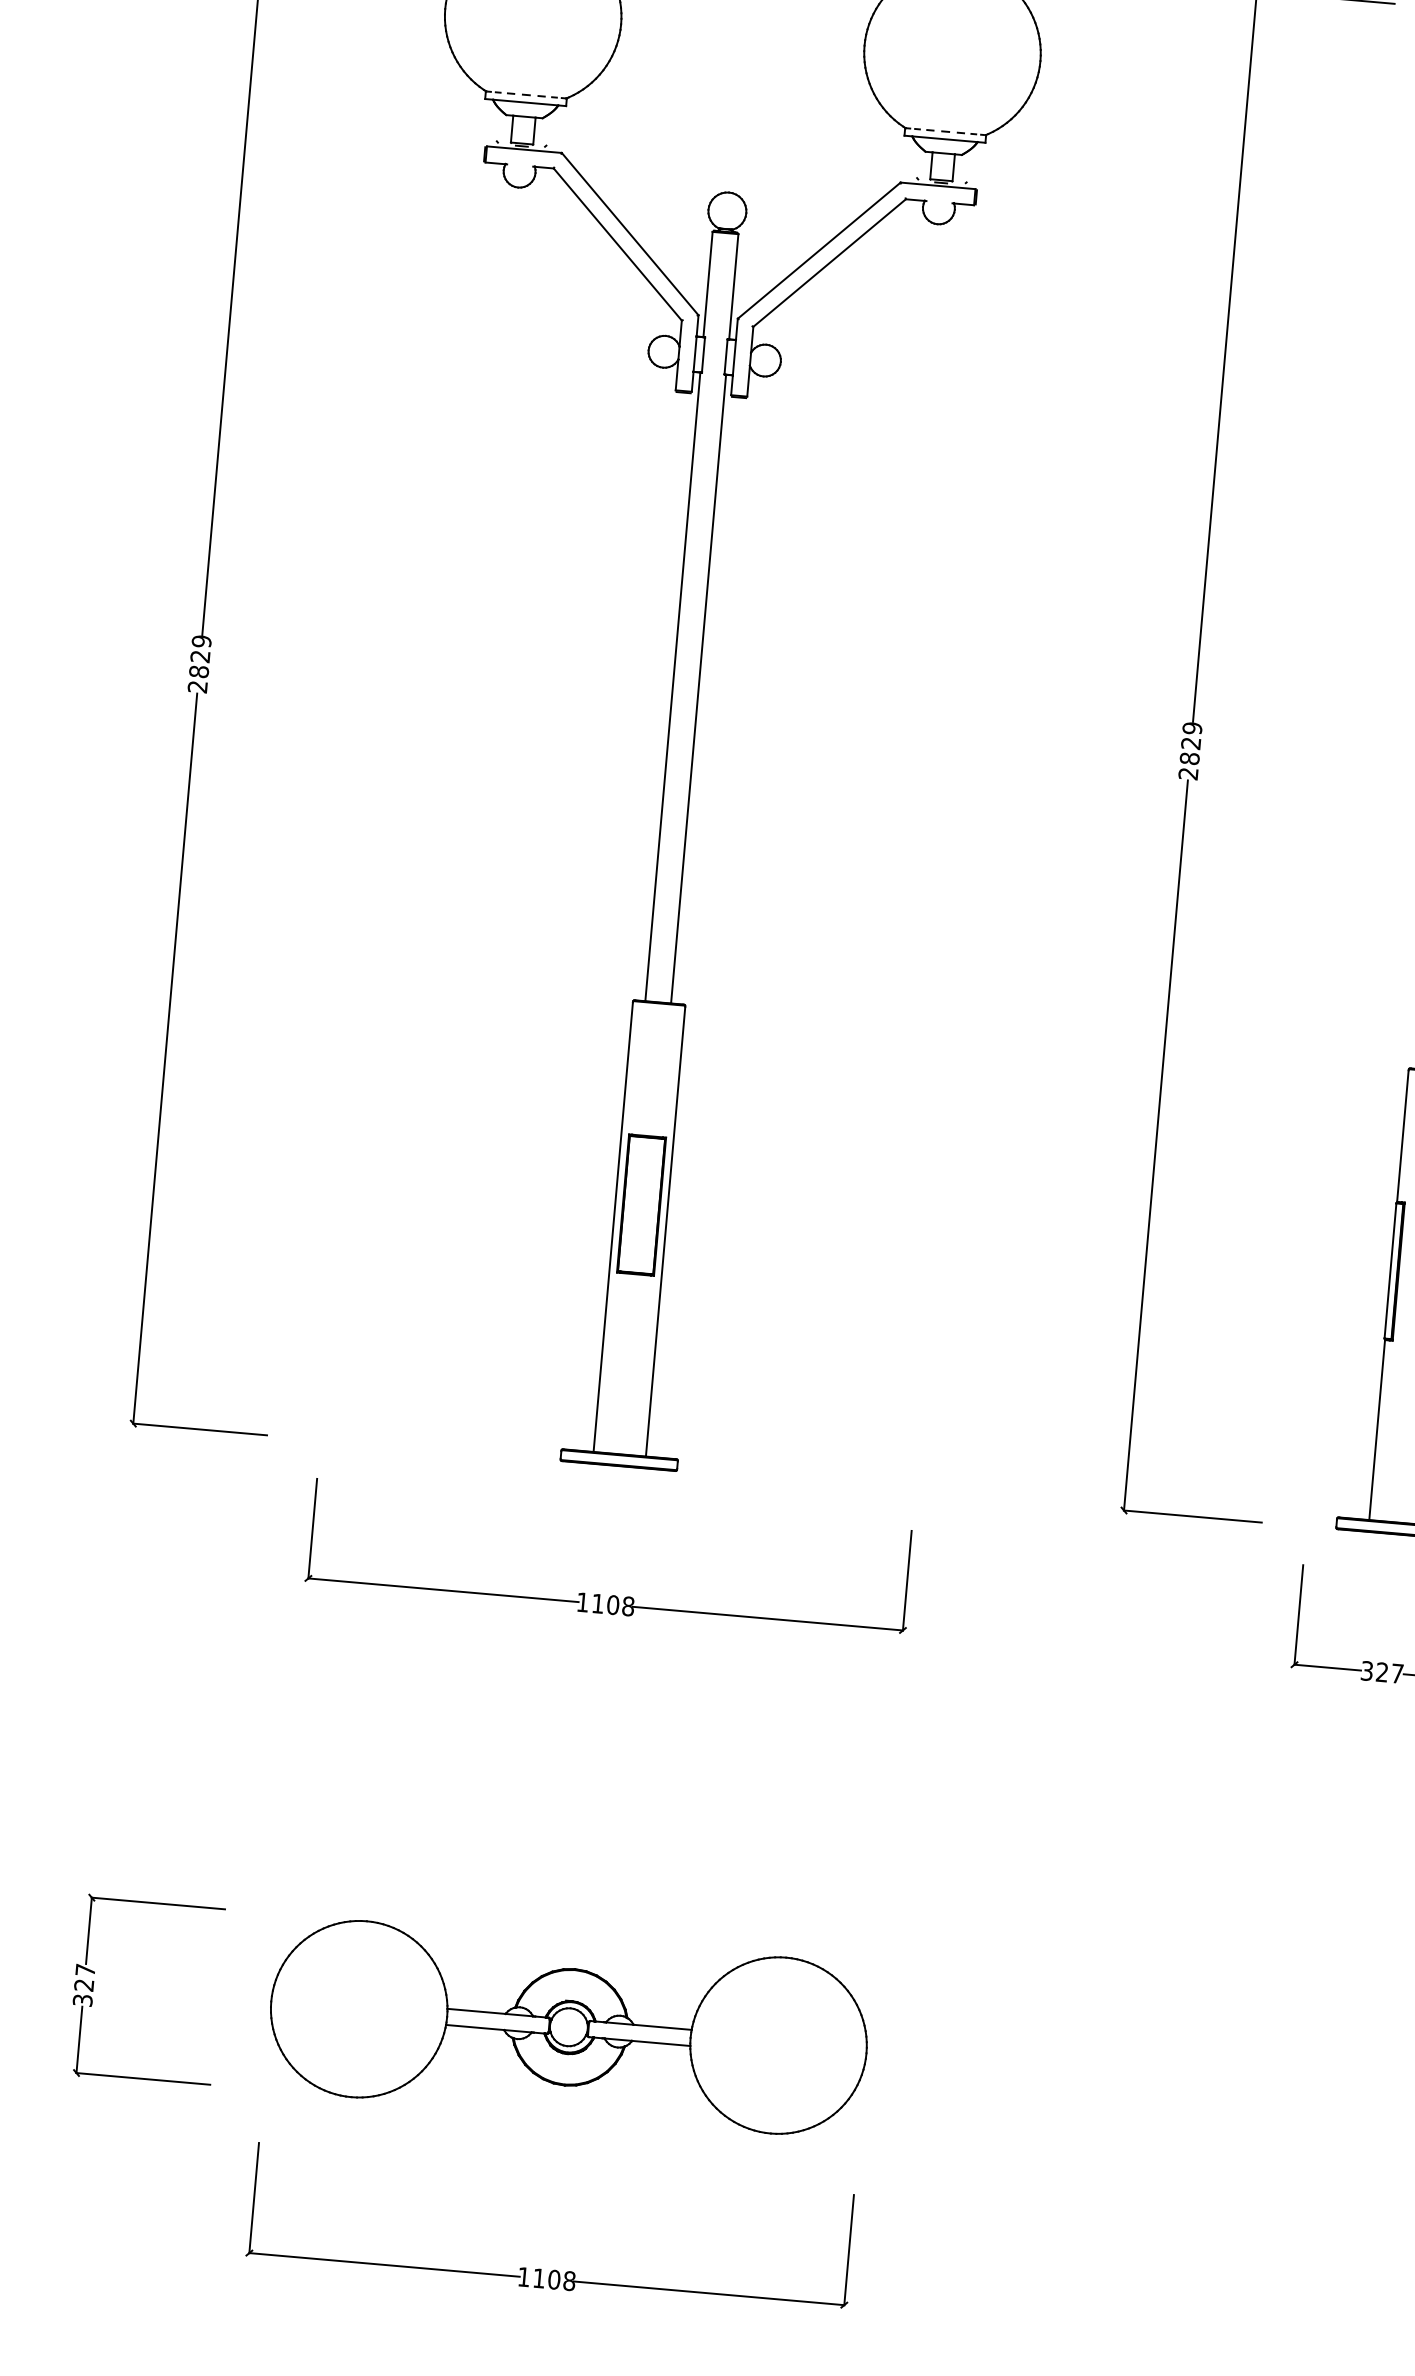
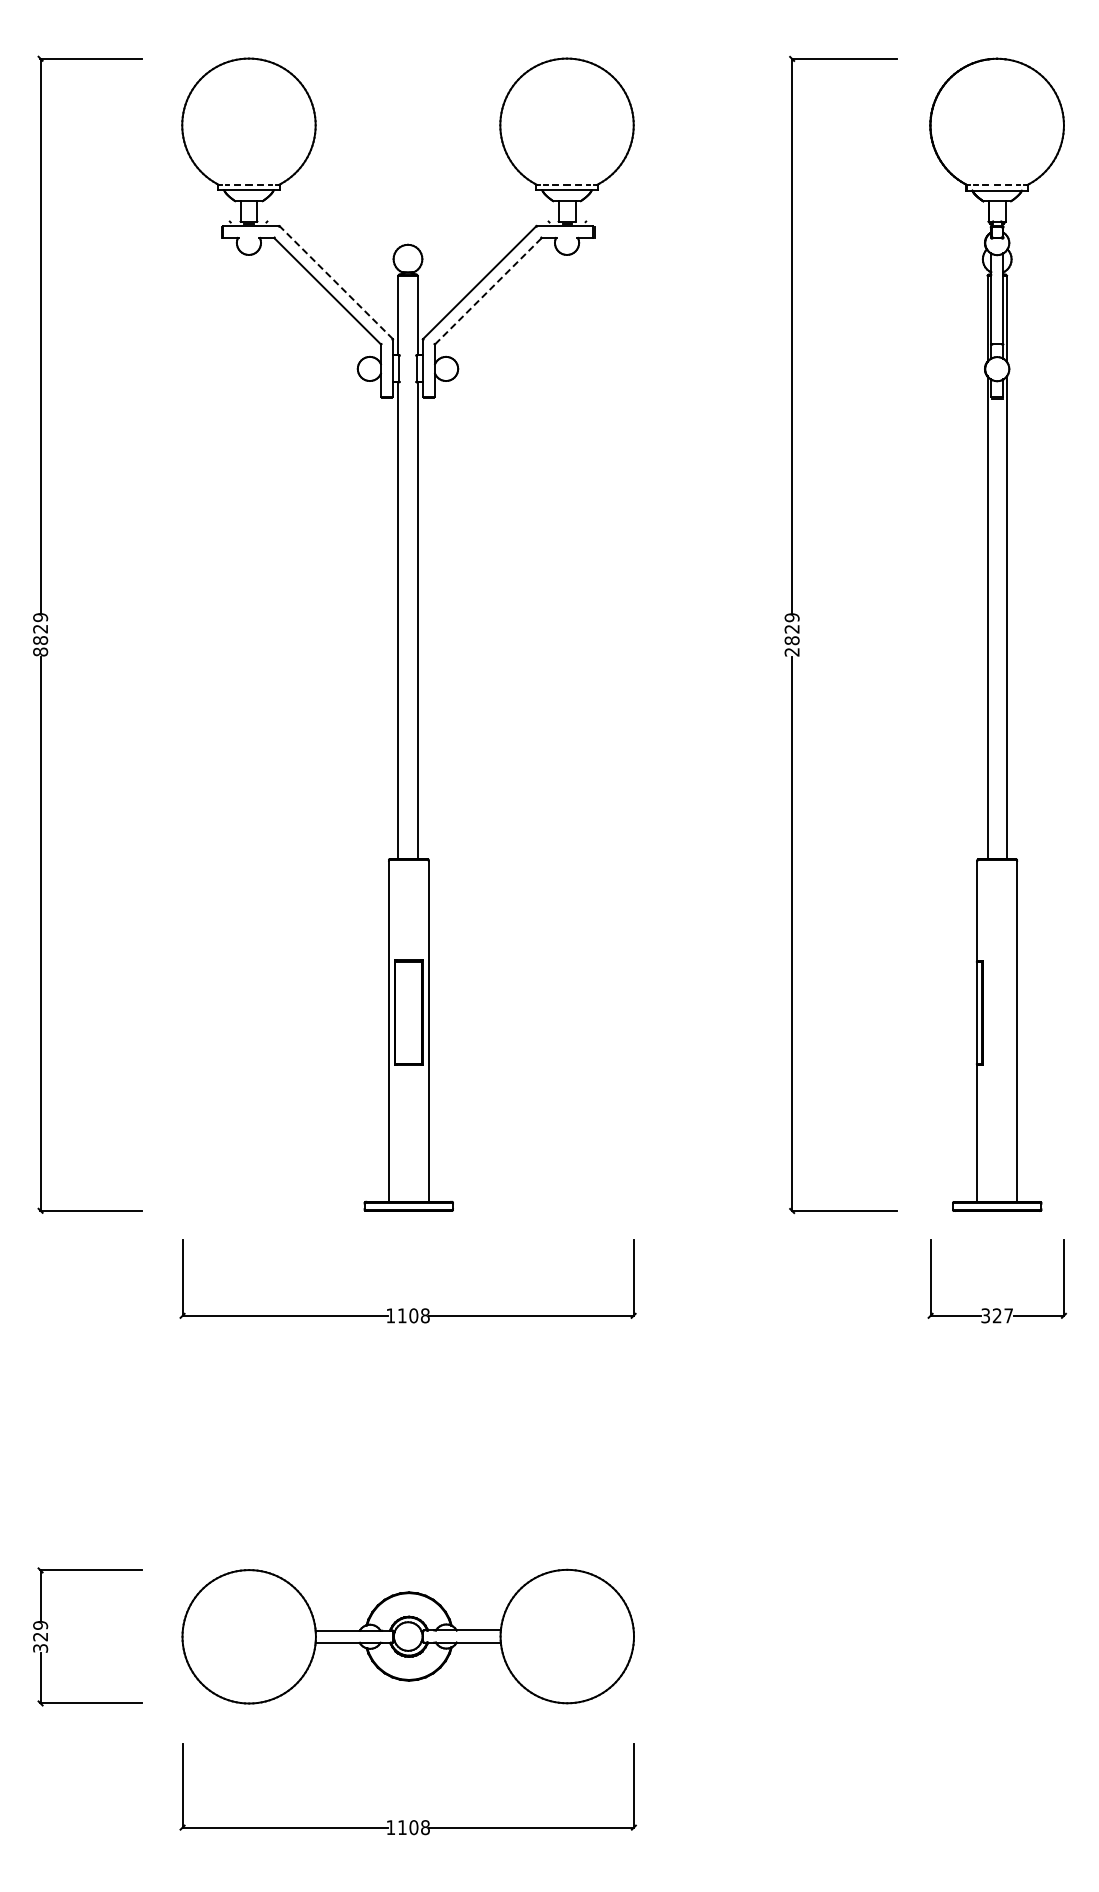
line: (629, 233) -> (335, 282), solid -> dashed
line: (829, 262) -> (488, 290), solid -> dashed
text: (197, 686) -> (40, 651), 2829 -> 8829
text: (85, 1970) -> (40, 1625), 327 -> 329

